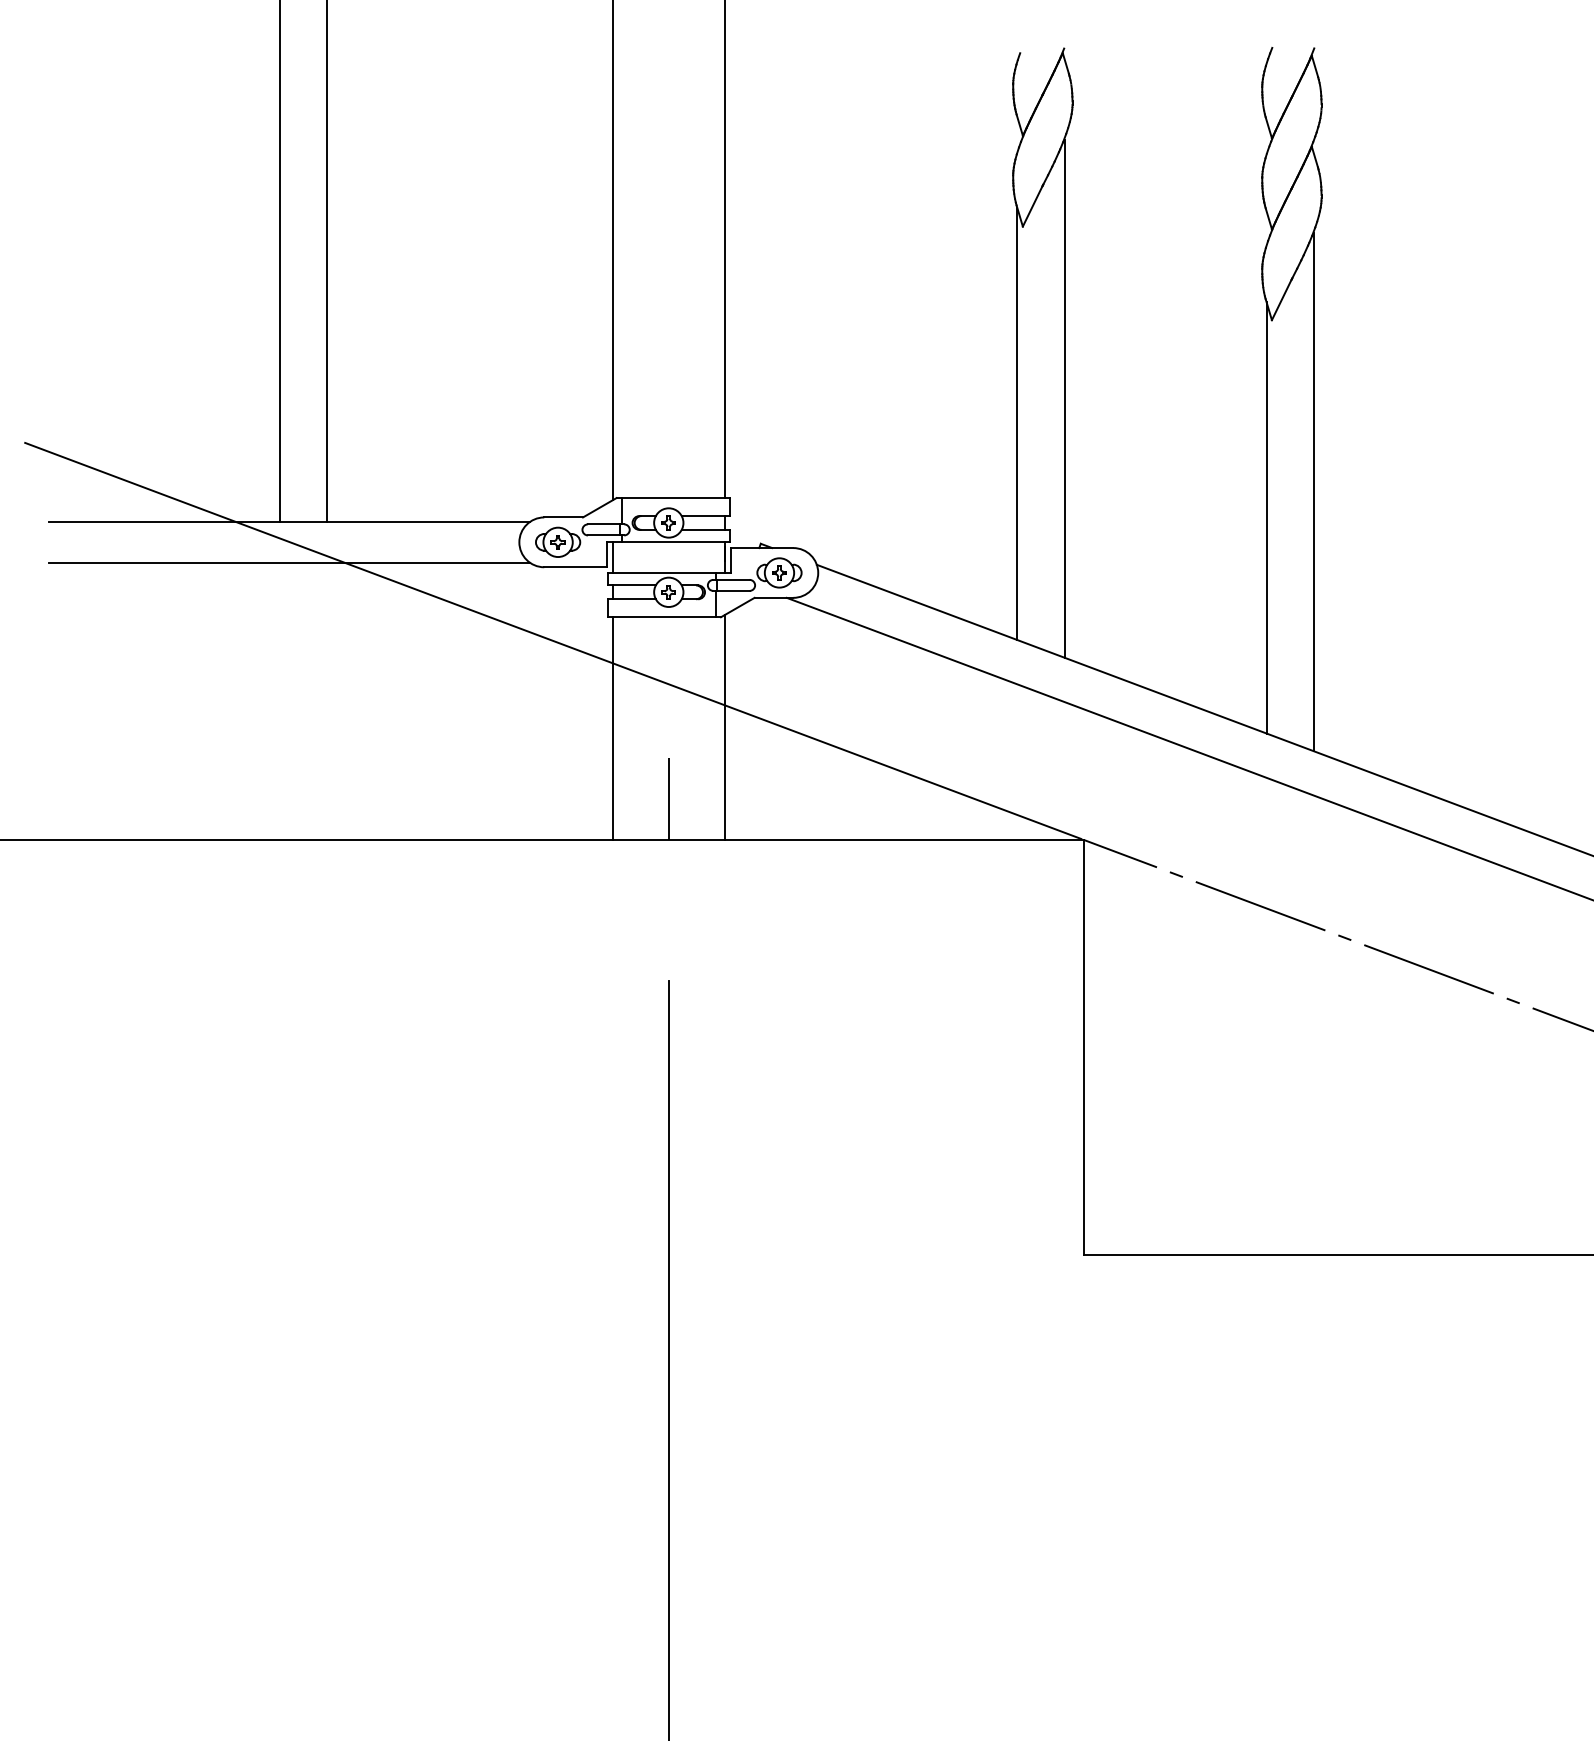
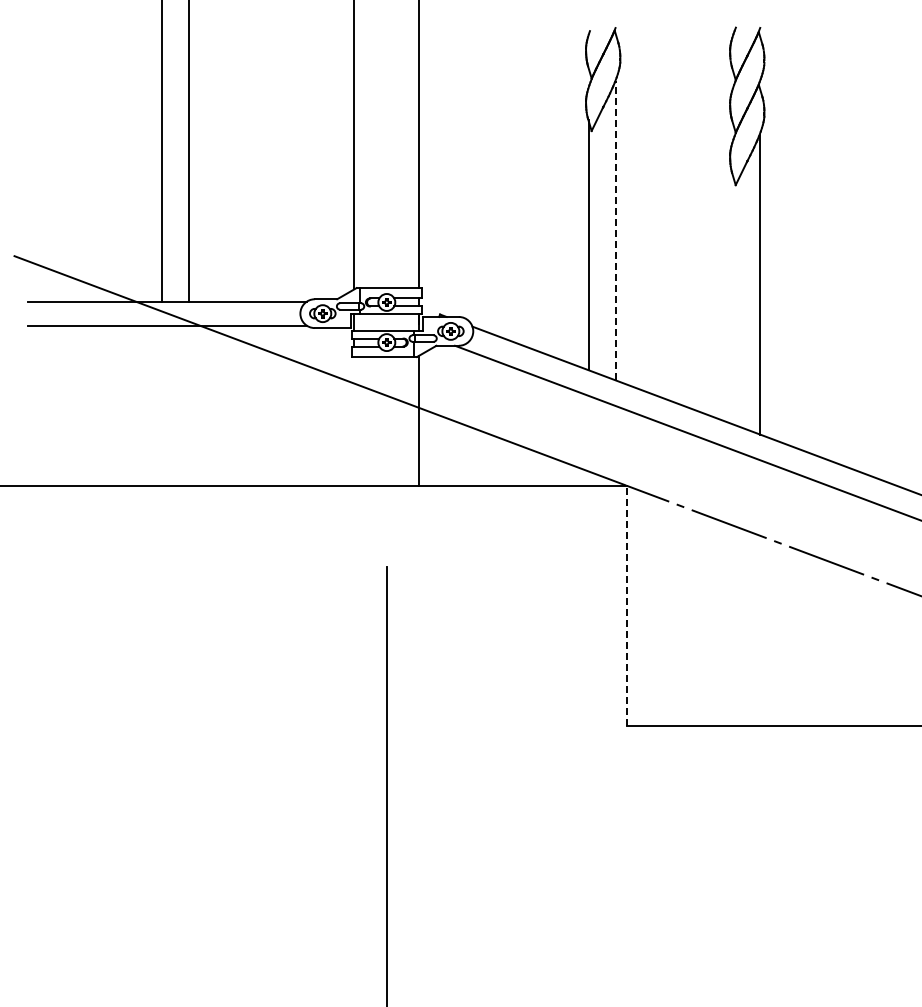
line: (1064, 398) -> (615, 230), solid -> dashed
line: (1266, 517) -> (732, 299), removed
line: (612, 727) -> (354, 420), removed
line: (668, 797) -> (386, 461), removed
line: (1083, 1046) -> (626, 605), solid -> dashed

